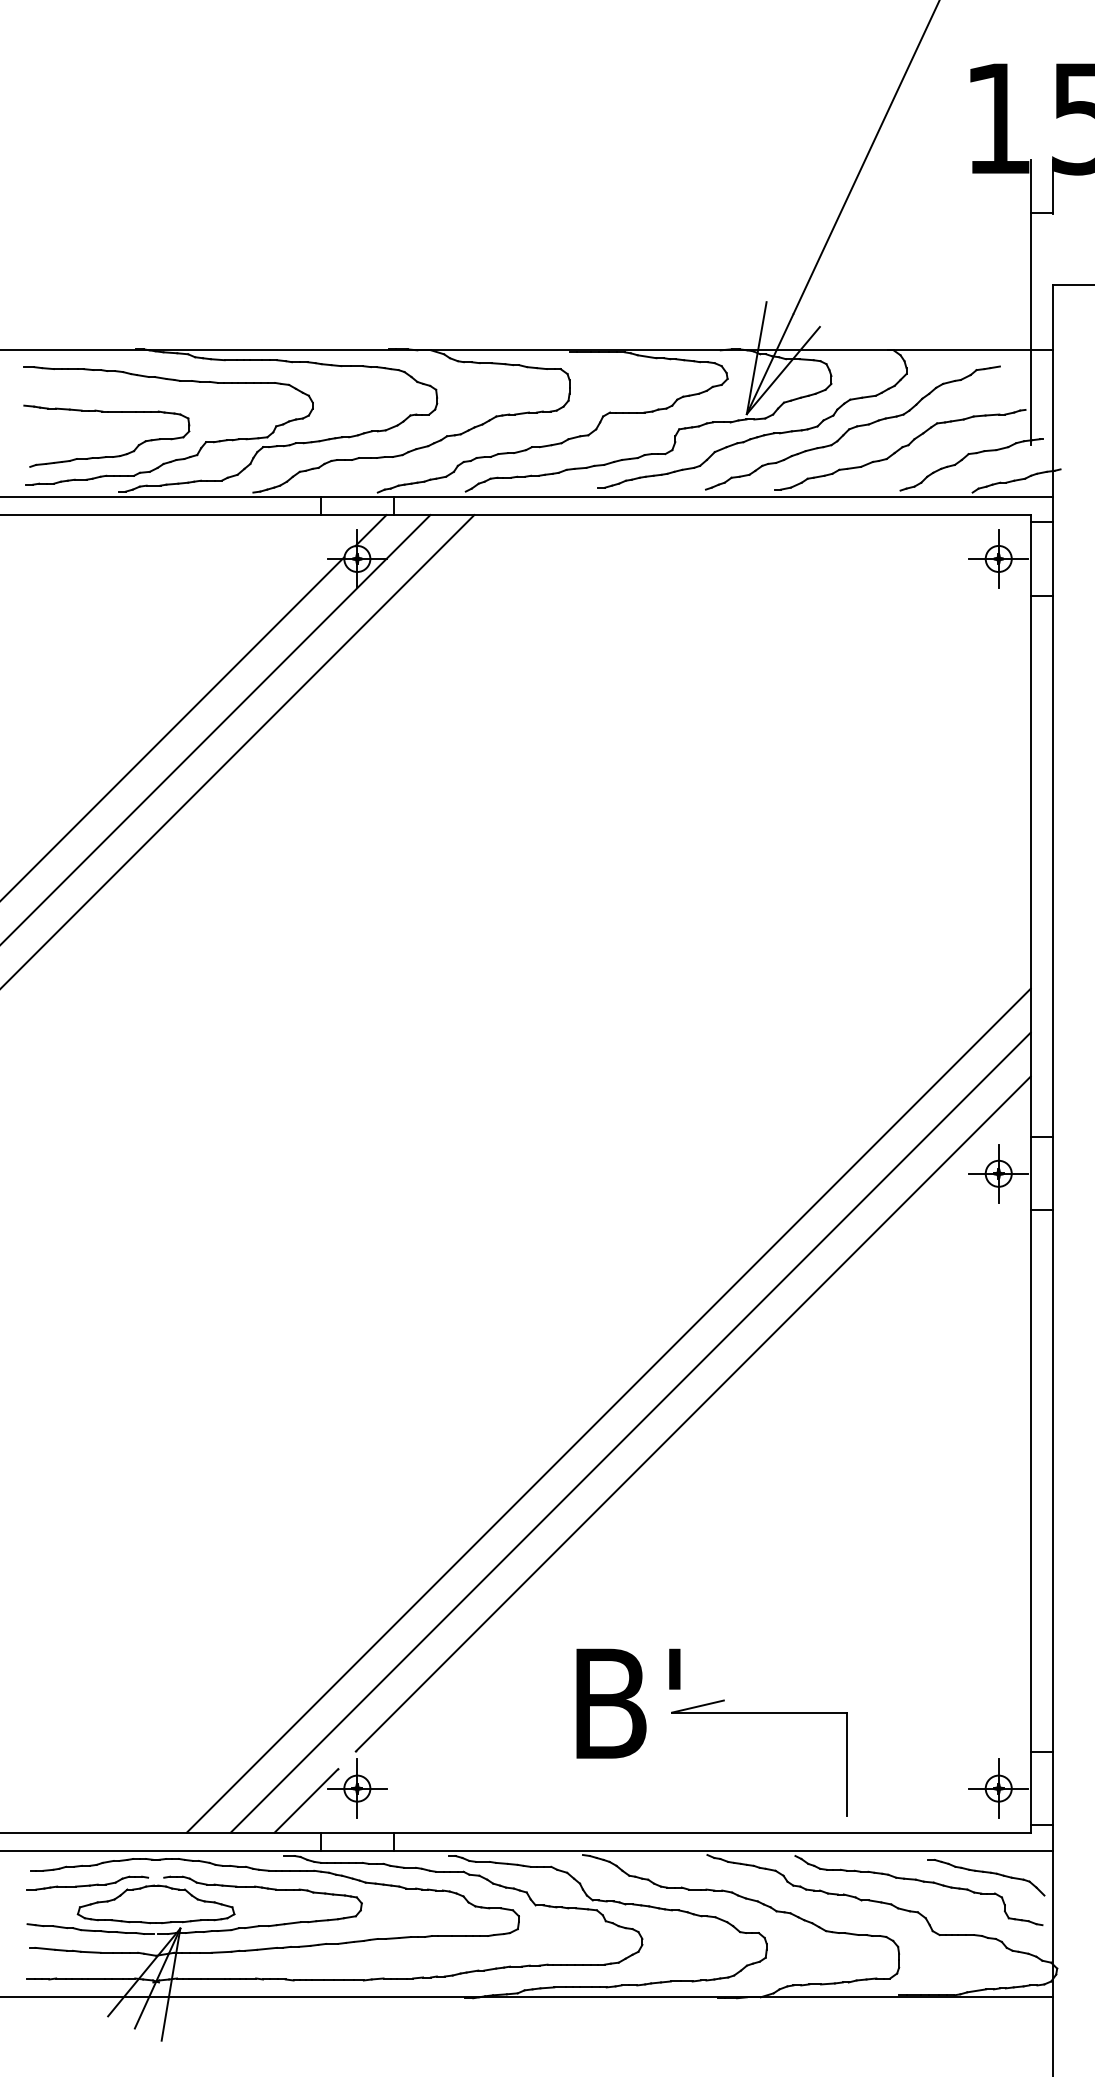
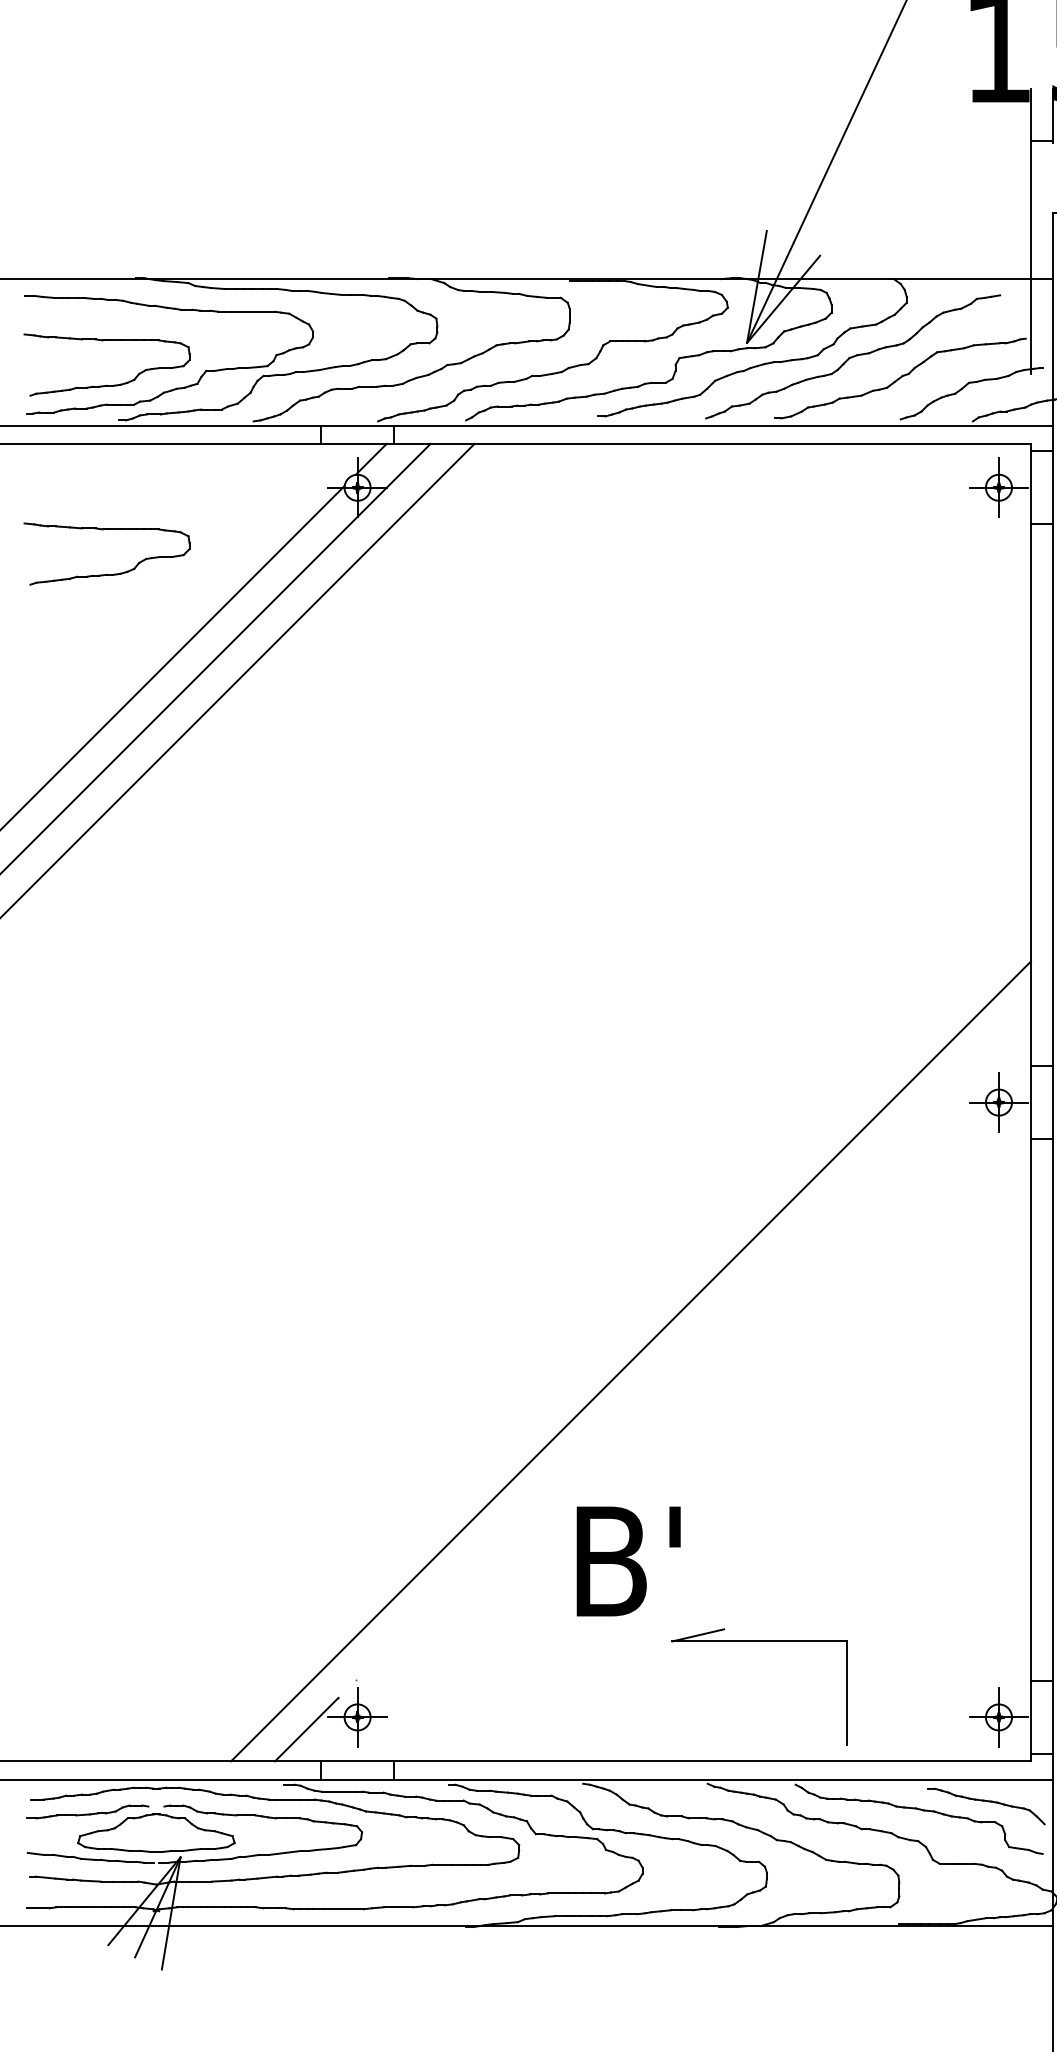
part: (106, 645) -> (106, 574), added
line: (608, 1410) -> (608, 1339), removed
line: (692, 1413) -> (692, 1342), removed
text: (628, 1703) -> (628, 1561), moved

